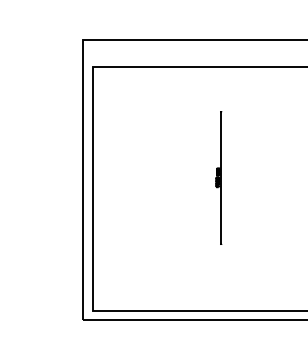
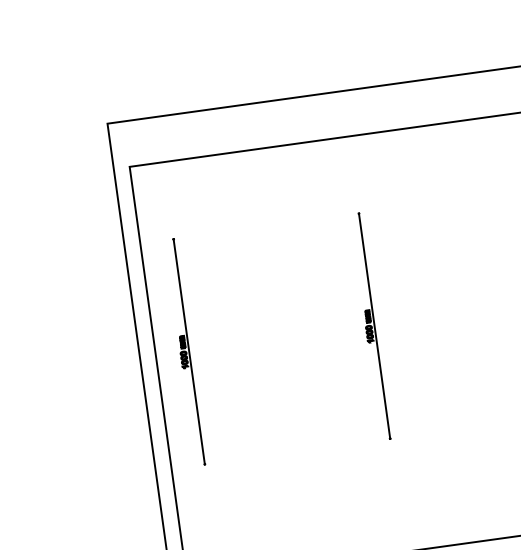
part: (109, 177) -> (184, 351), added

